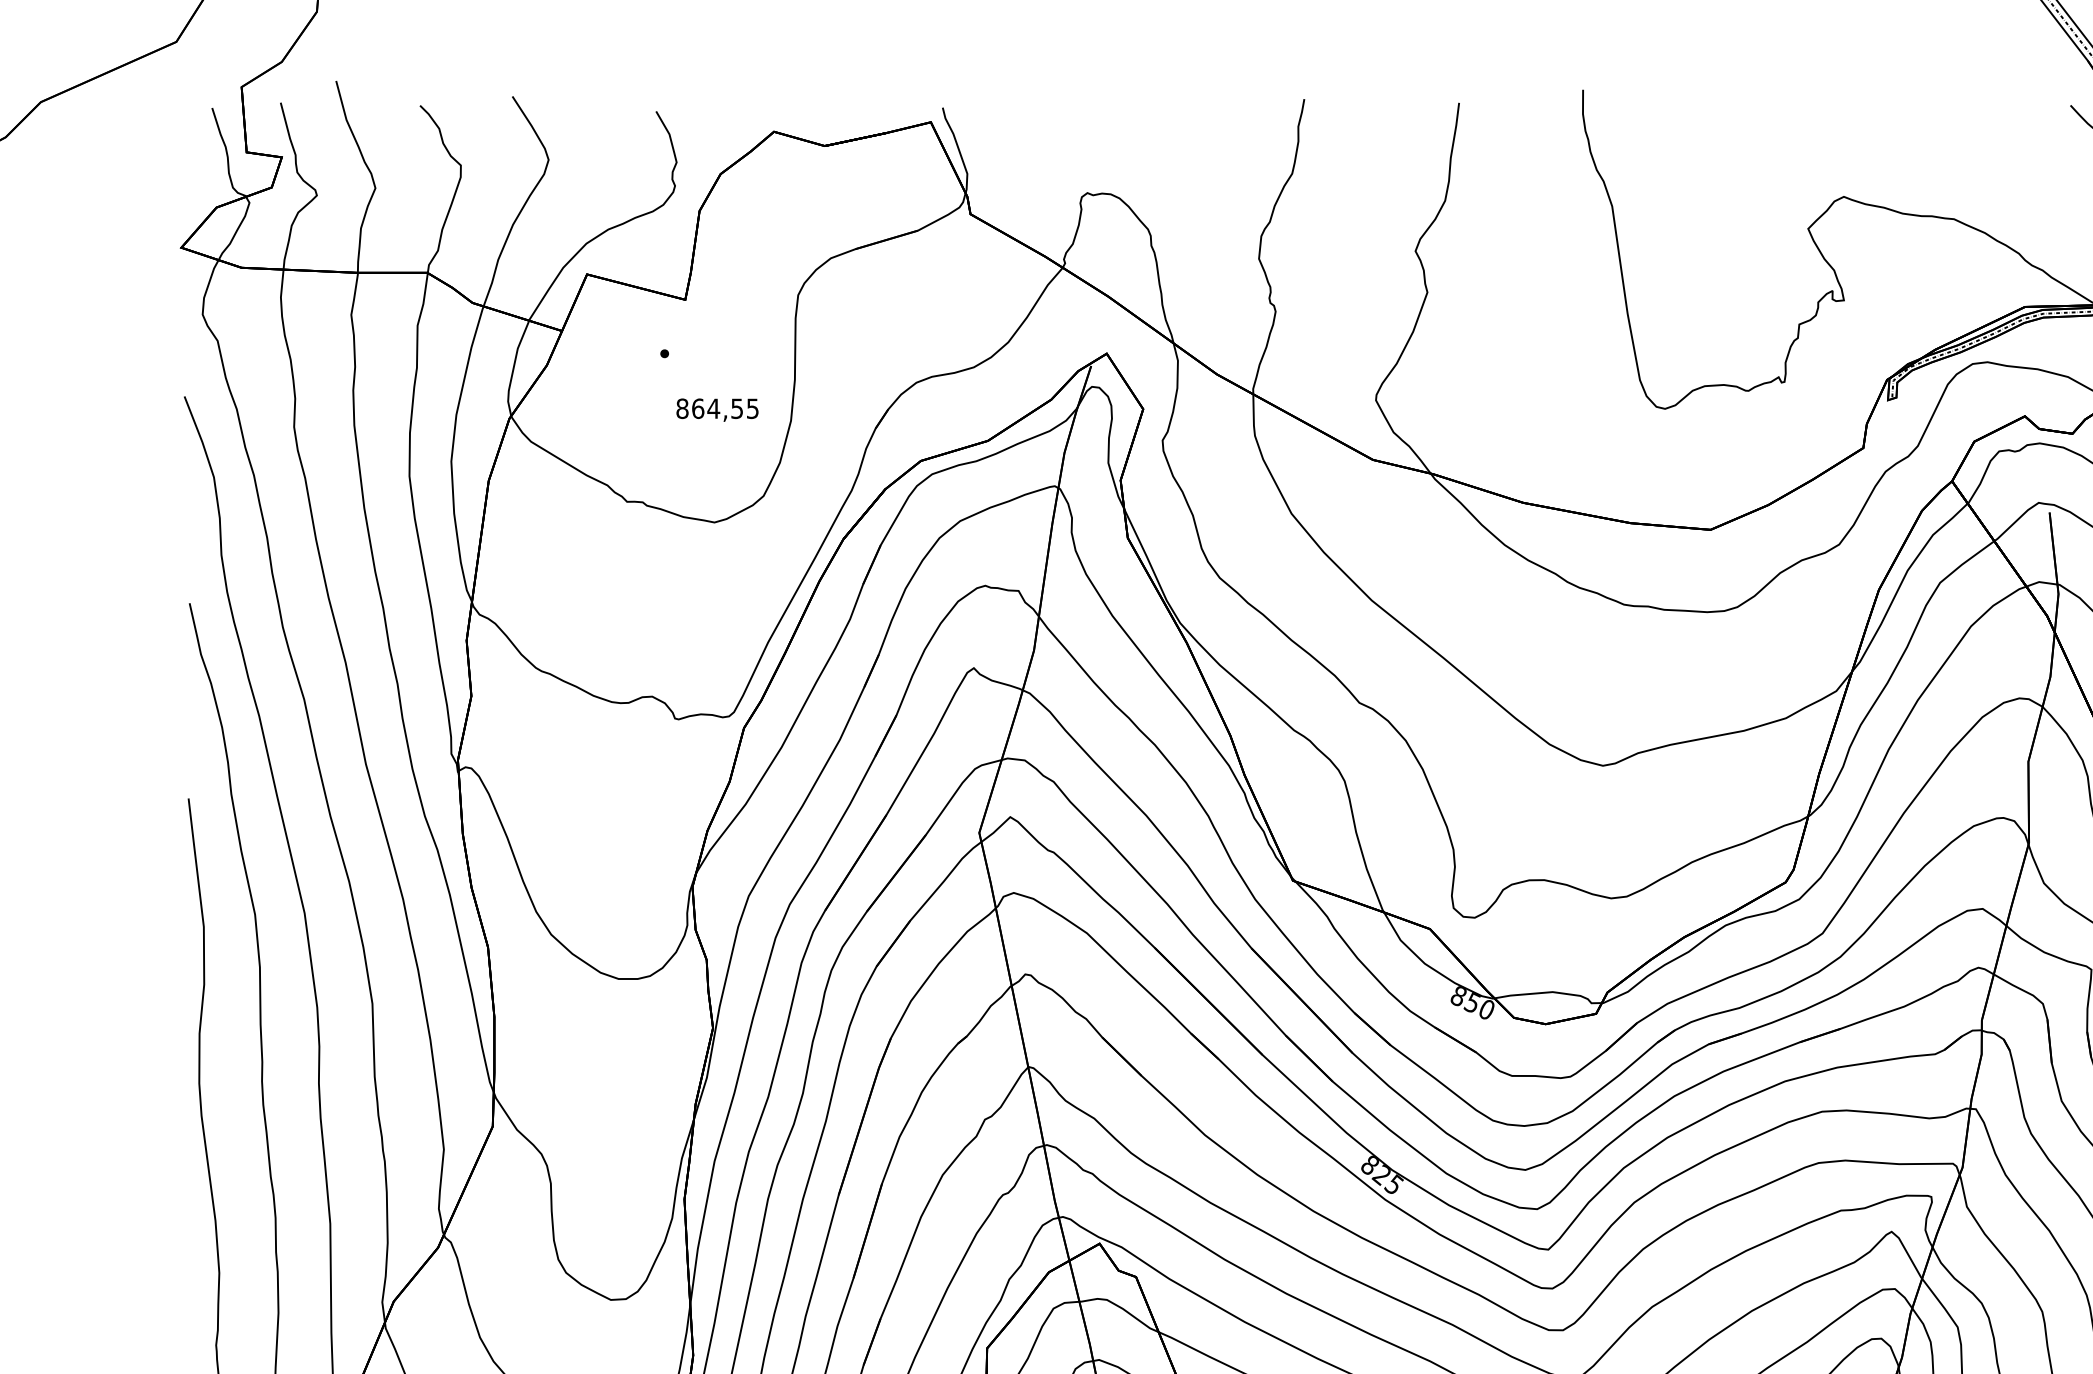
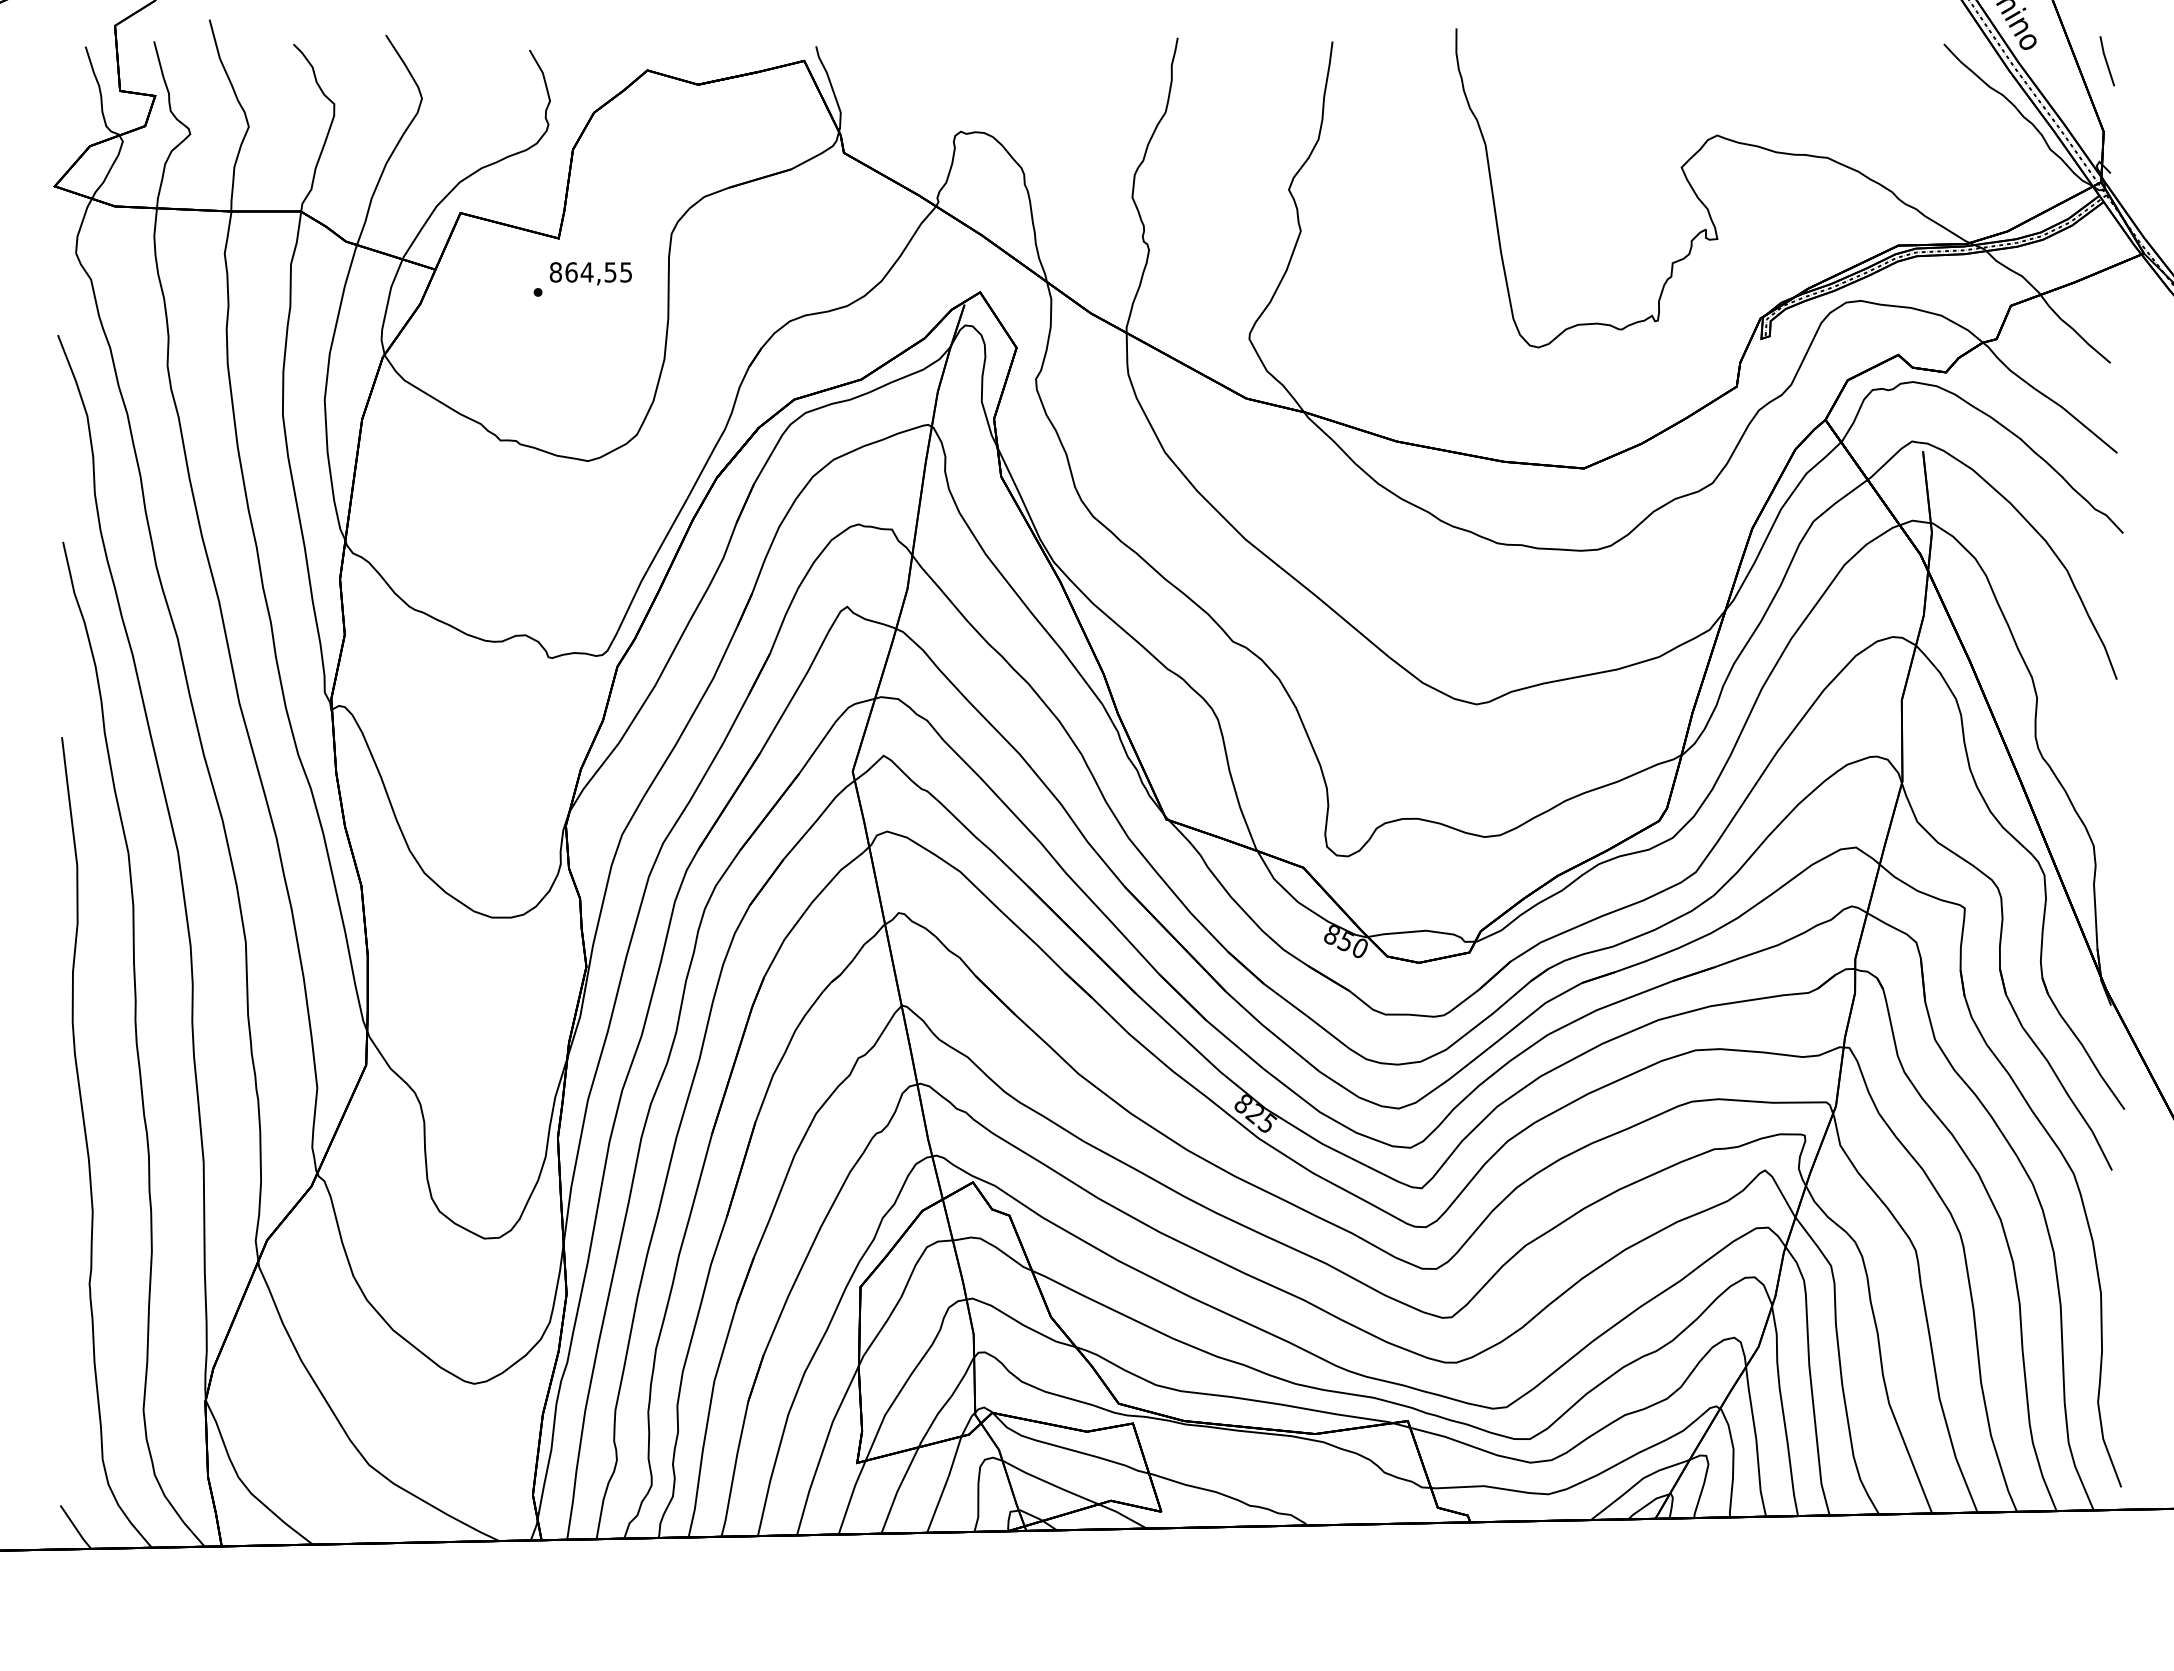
text: (717, 409) -> (590, 273), moved

